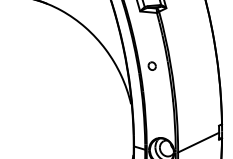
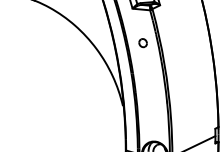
part: (151, 65) -> (142, 42), moved

